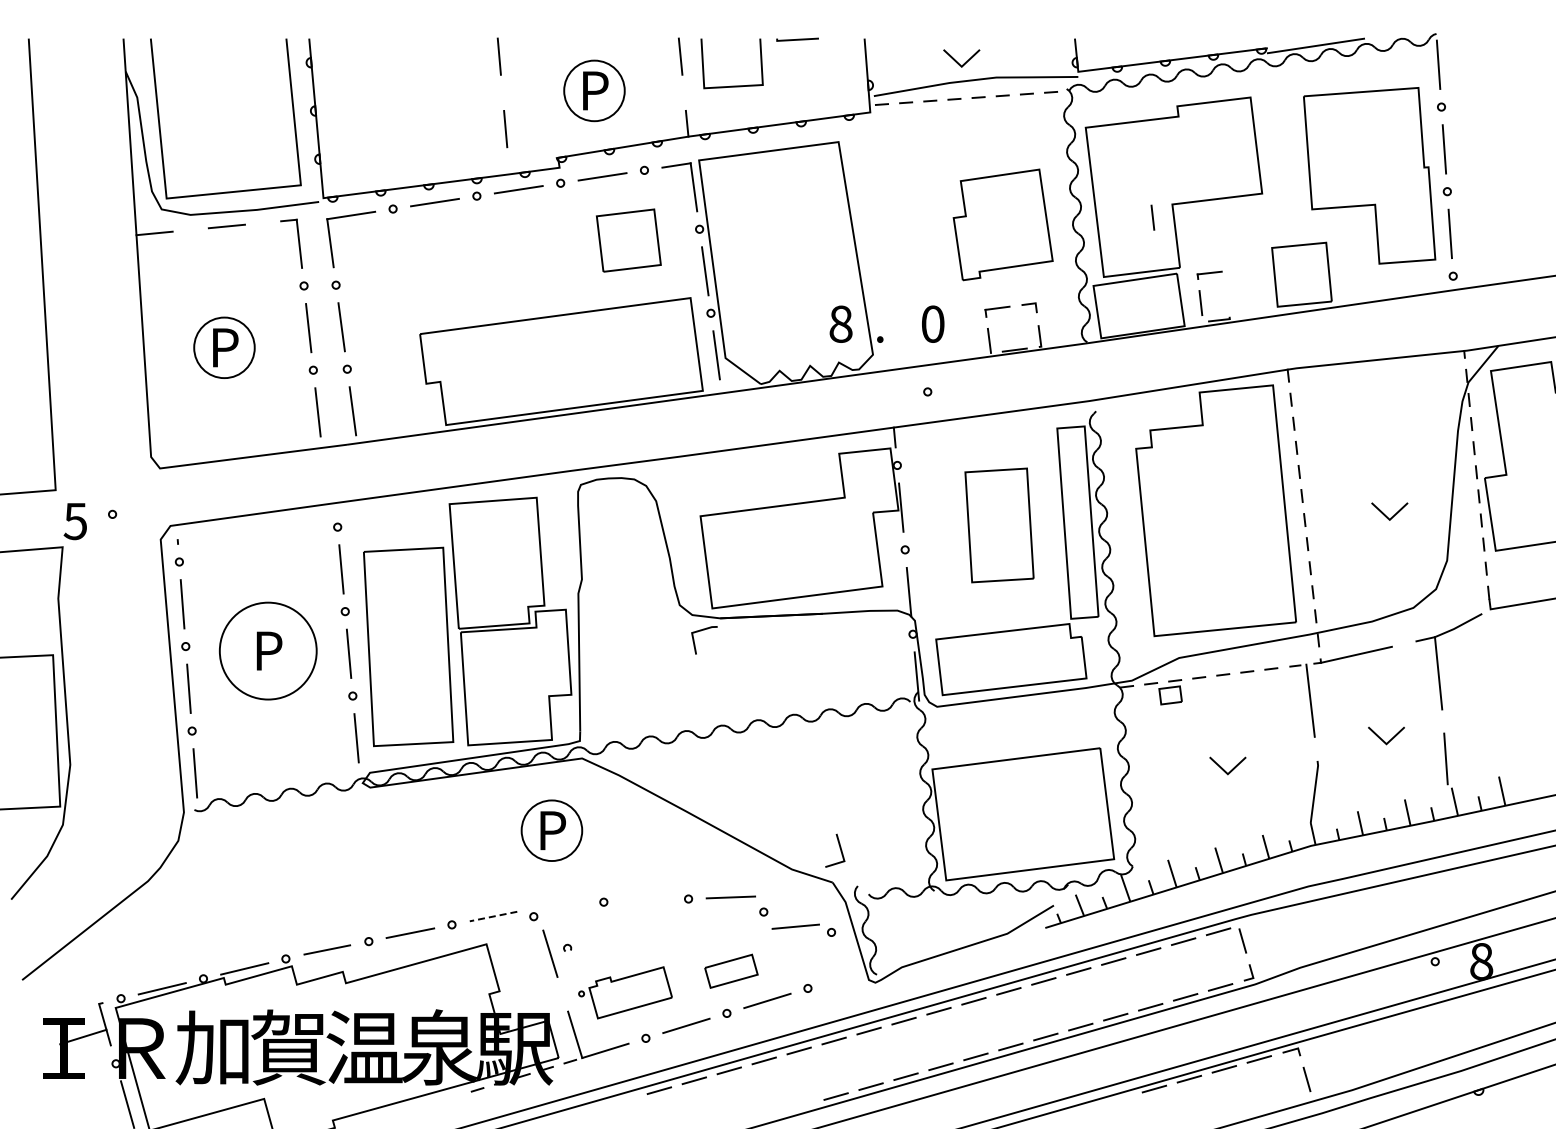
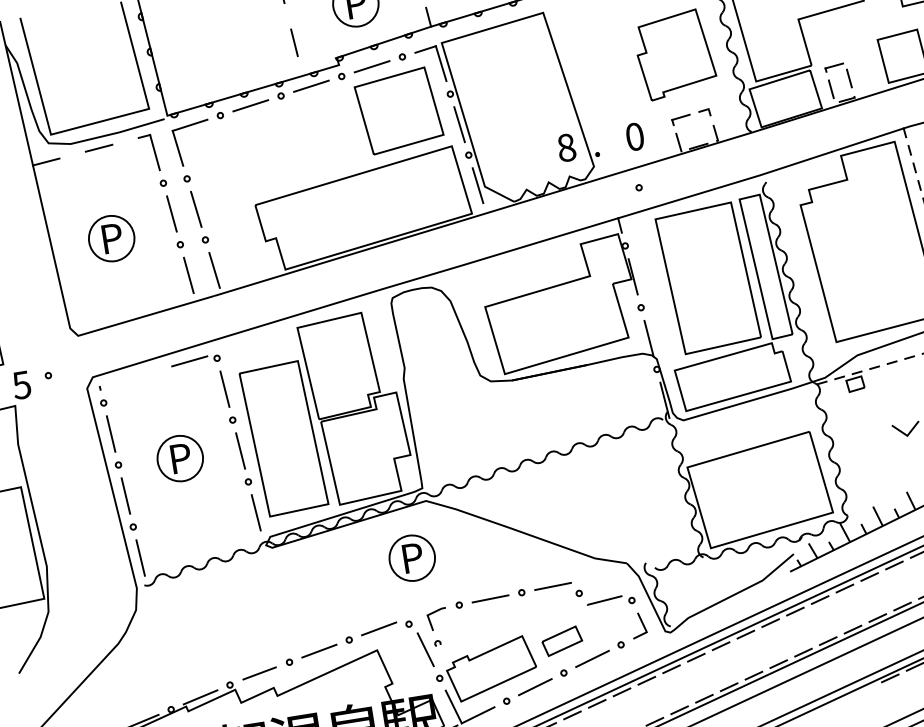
line: (1152, 217) -> (849, 78), moved
part: (628, 240) -> (398, 110), size x1.67
line: (301, 525) -> (190, 361), added
part: (999, 525) -> (708, 278), size x1.67
line: (701, 631) -> (434, 613), moved
circle: (267, 650) -> (179, 458), size x0.62
line: (839, 848) -> (641, 623), moved
line: (646, 900) -> (490, 598), added
line: (493, 916) -> (379, 628), dashed -> solid
part: (625, 992) -> (486, 669), size x1.43

